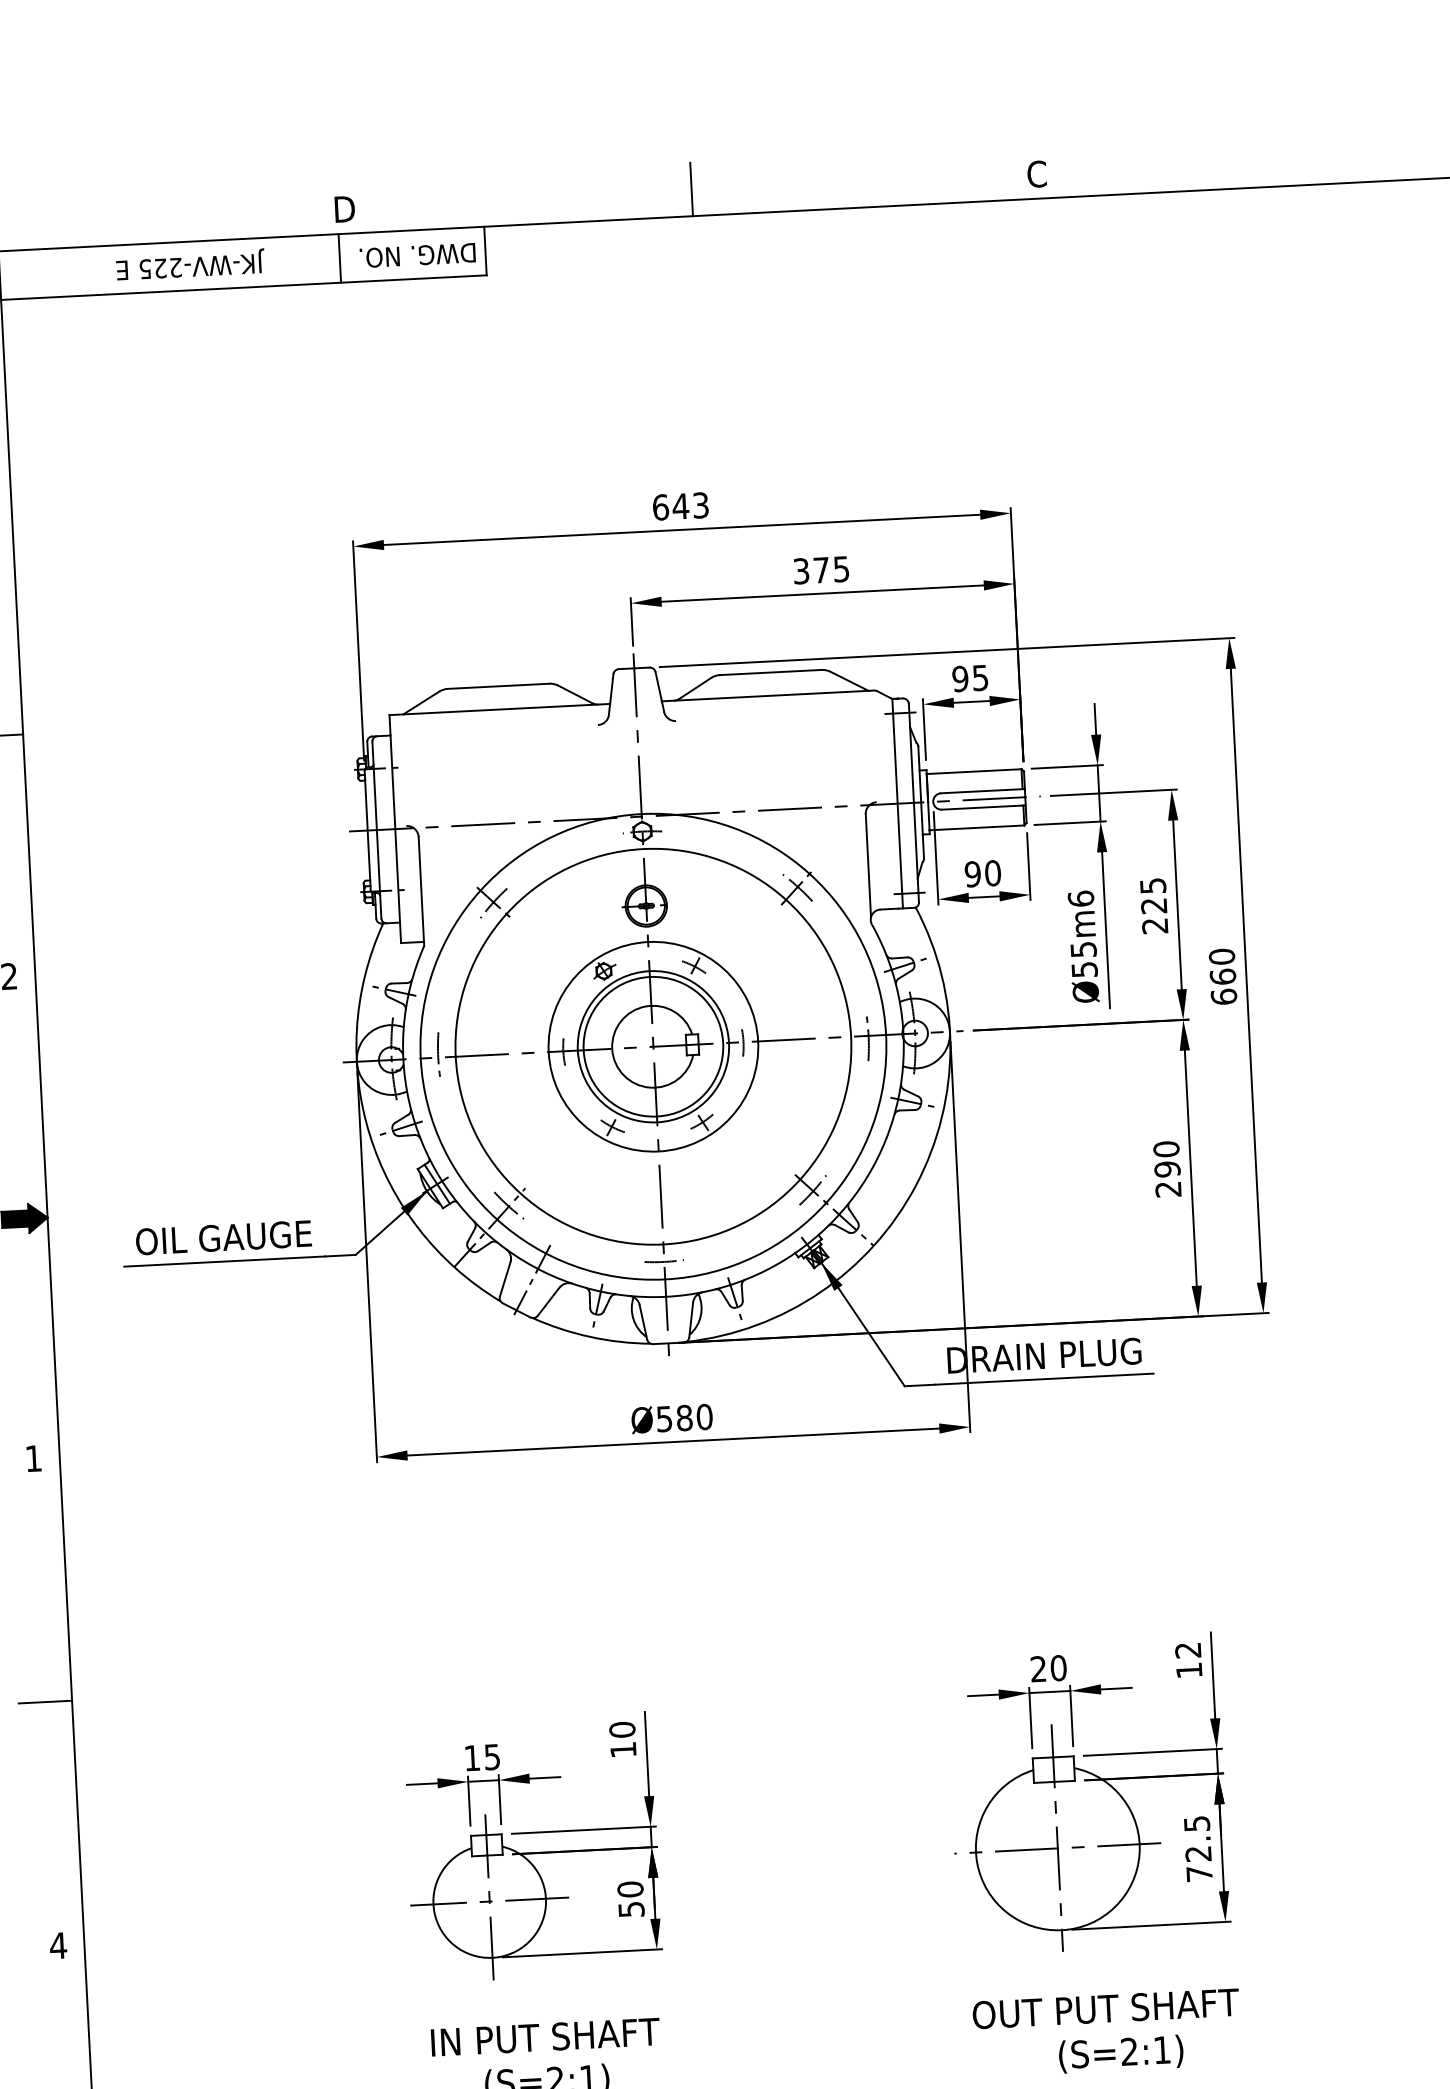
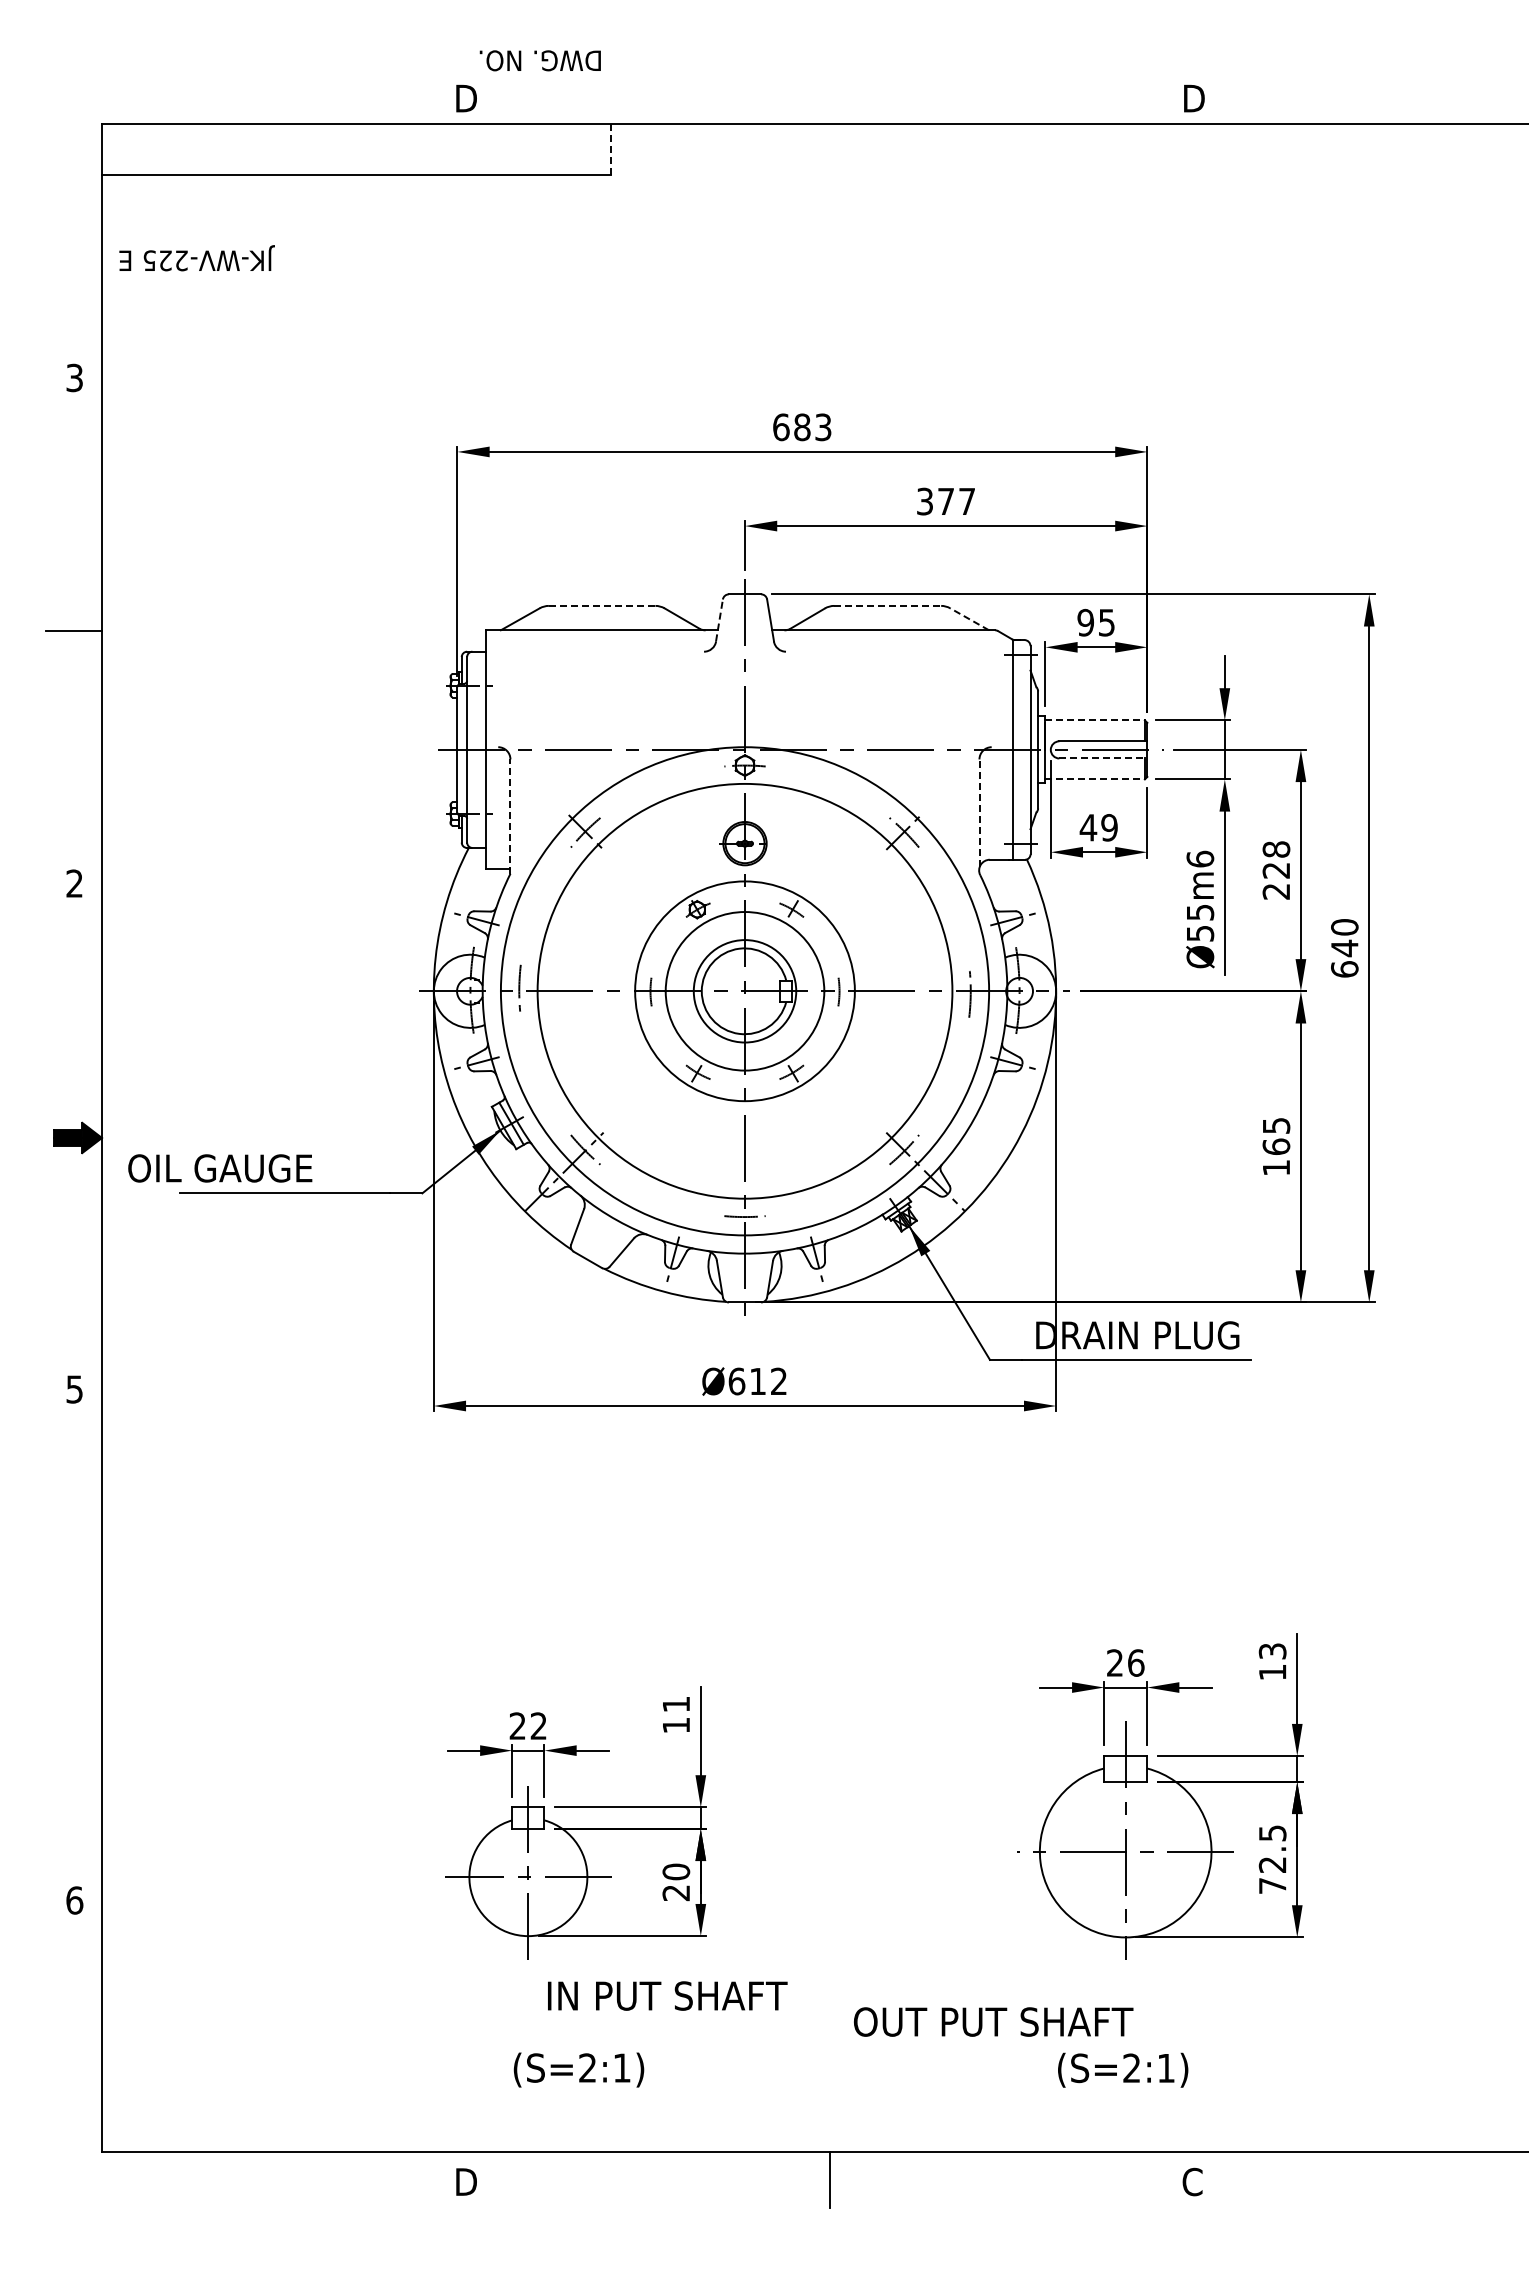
text: (1037, 174) -> (1193, 98), C -> D
line: (691, 189) -> (830, 96), removed
line: (485, 251) -> (611, 150), solid -> dashed
text: (416, 255) -> (539, 60), moved
line: (339, 258) -> (458, 149), removed
text: (189, 264) -> (196, 258), moved
text: (680, 506) -> (802, 427), 643 -> 683
text: (840, 569) -> (966, 501), 375 -> 377
line: (771, 672) -> (888, 605), solid -> dashed
line: (849, 681) -> (969, 619), solid -> dashed
line: (498, 685) -> (602, 605), solid -> dashed
line: (611, 693) -> (719, 619), solid -> dashed
line: (974, 771) -> (1095, 720), solid -> dashed
line: (983, 807) -> (1103, 758), solid -> dashed
line: (977, 827) -> (1095, 779), solid -> dashed
line: (868, 865) -> (979, 812), solid -> dashed
text: (982, 873) -> (1098, 827), 90 -> 49
text: (1153, 885) -> (1276, 849), 225 -> 228
line: (421, 891) -> (510, 816), solid -> dashed
text: (1222, 977) -> (1344, 948), 660 -> 640
circle: (652, 1046) -> (744, 991), size x0.7
text: (1167, 1169) -> (1276, 1146), 290 -> 165
text: (223, 1237) -> (220, 1168), moved
line: (531, 1279) -> (605, 1228), removed
text: (684, 1418) -> (757, 1381), Ø580 -> Ø612
text: (33, 1458) -> (74, 1389), 1 -> 5
text: (1188, 1650) -> (1272, 1651), 12 -> 13
text: (1058, 1667) -> (1136, 1662), 20 -> 26
line: (44, 1701) -> (73, 1644), removed
text: (622, 1729) -> (676, 1704), 10 -> 11
text: (481, 1757) -> (527, 1725), 15 -> 22
text: (631, 1910) -> (676, 1893), 50 -> 20
text: (58, 1945) -> (74, 1900), 4 -> 6
text: (1105, 2008) -> (993, 2021), moved
text: (545, 2036) -> (667, 1995), moved
text: (1121, 2053) -> (1123, 2069), moved

